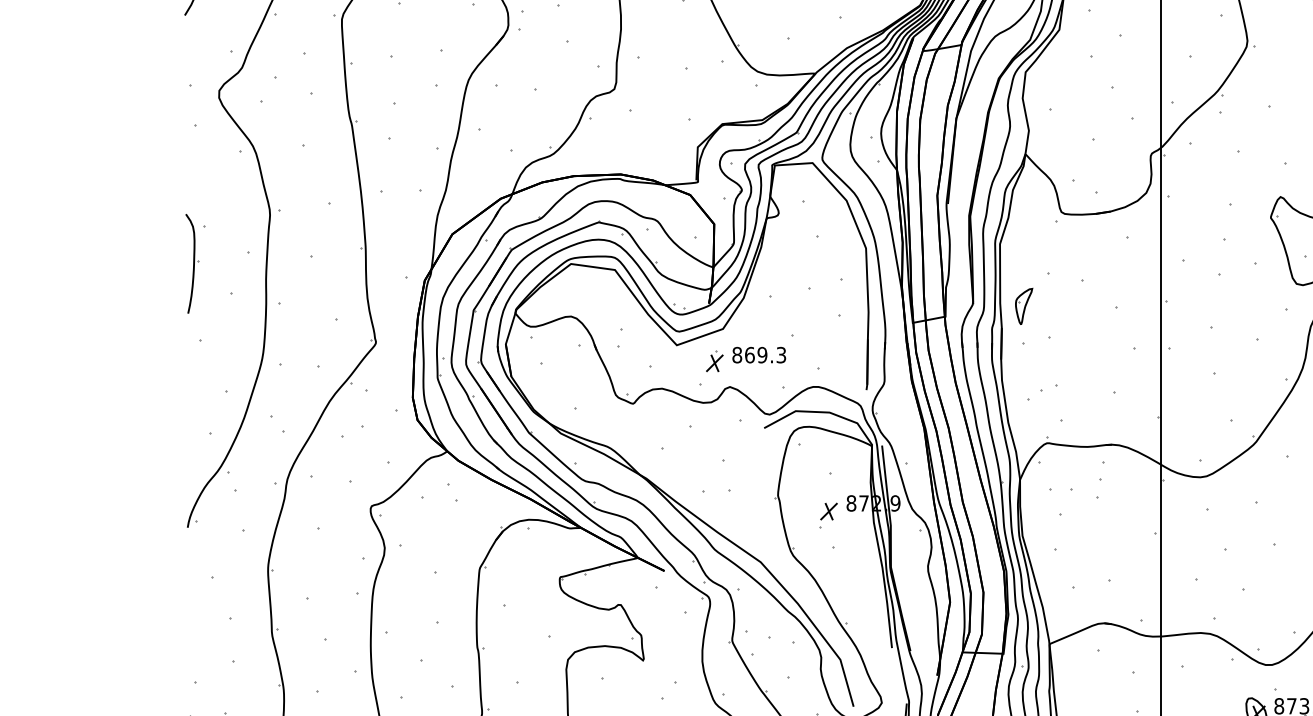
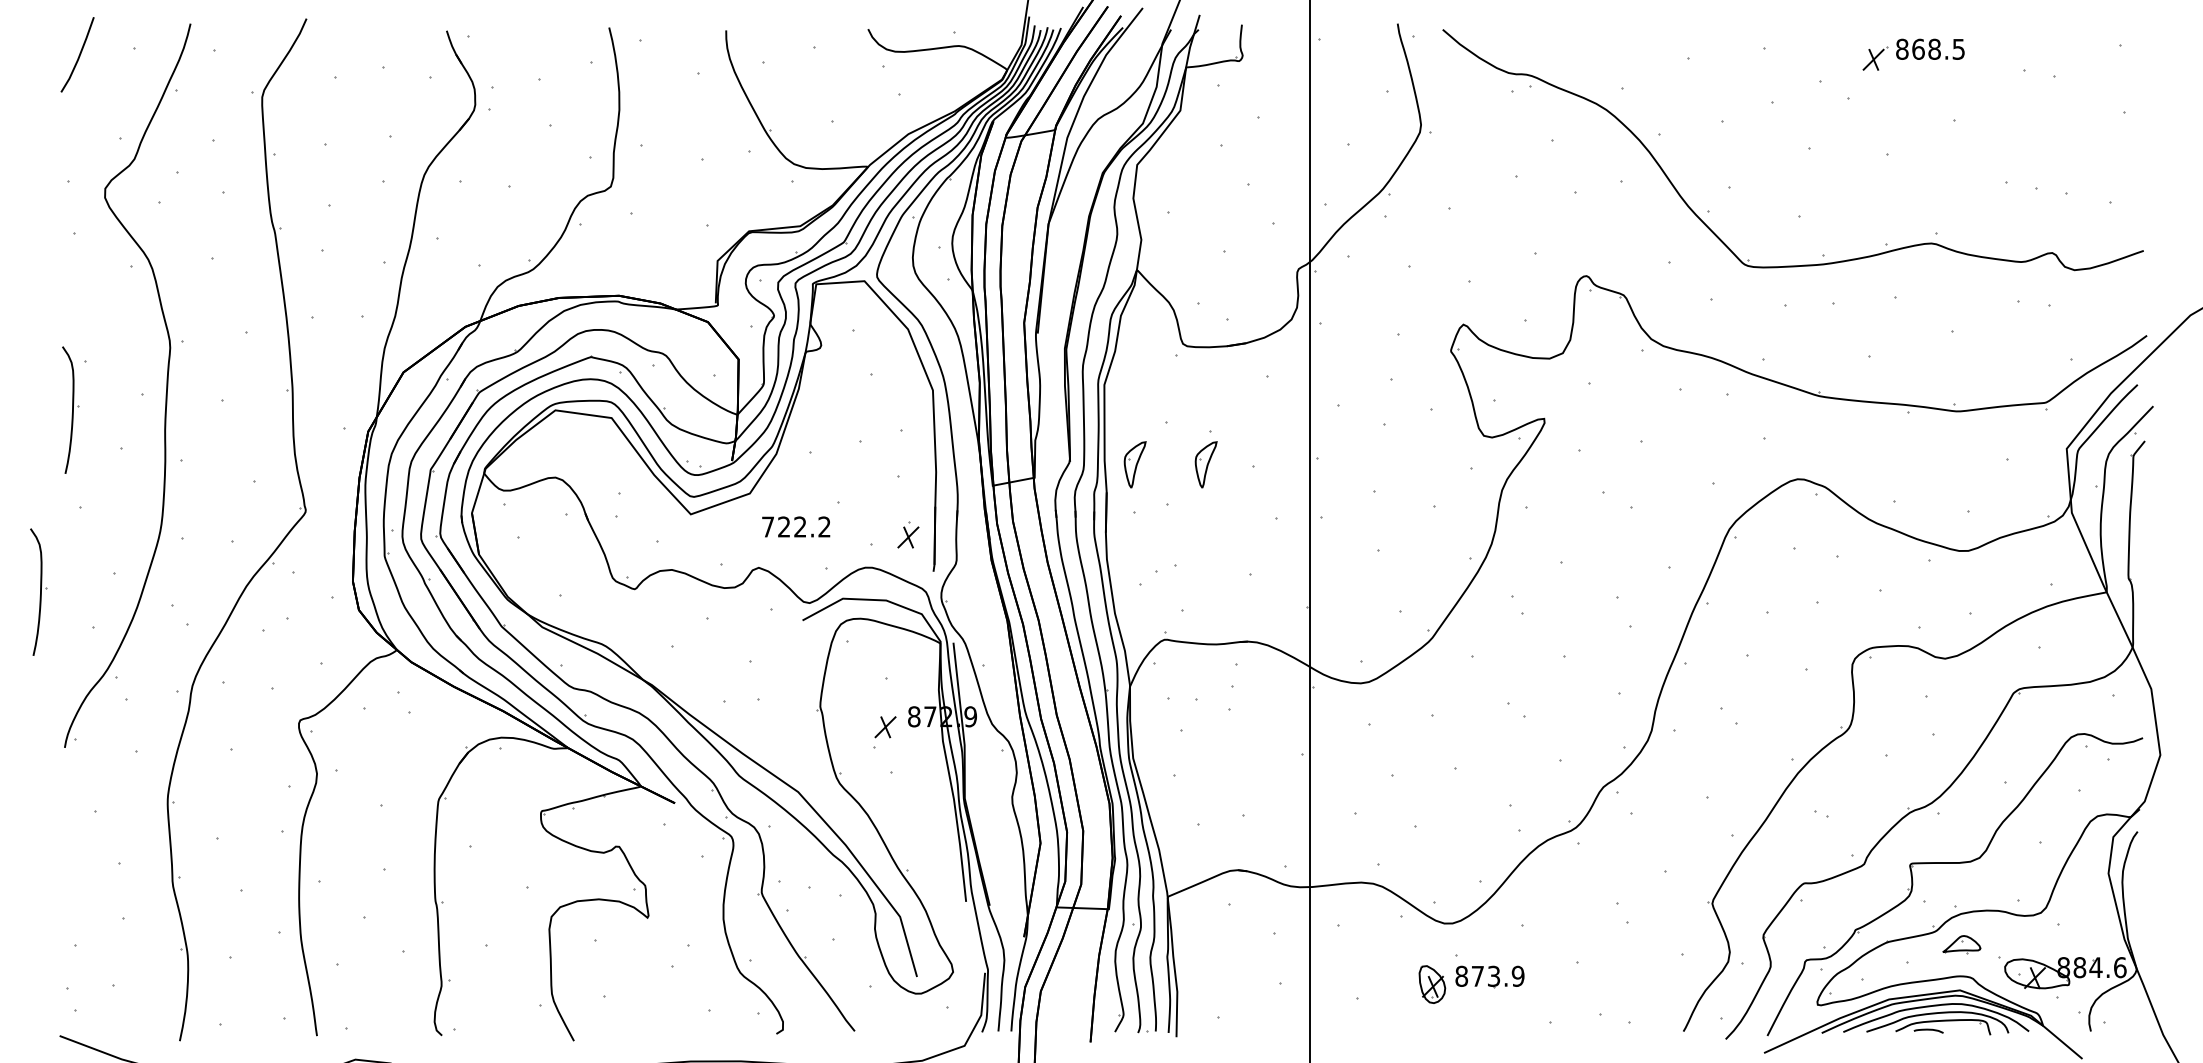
part: (1079, 306) -> (1205, 464), added
text: (758, 354) -> (795, 526), 869.3 -> 722.2
part: (714, 361) -> (908, 534), moved
part: (167, 405) -> (38, 591), added

